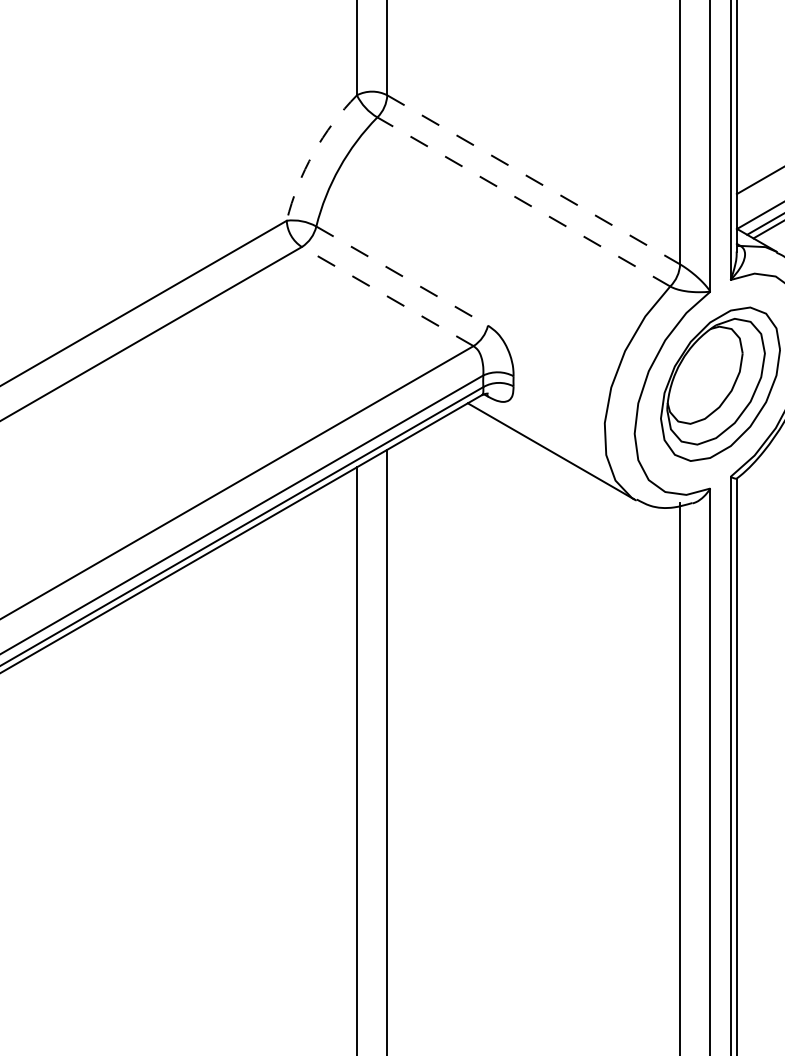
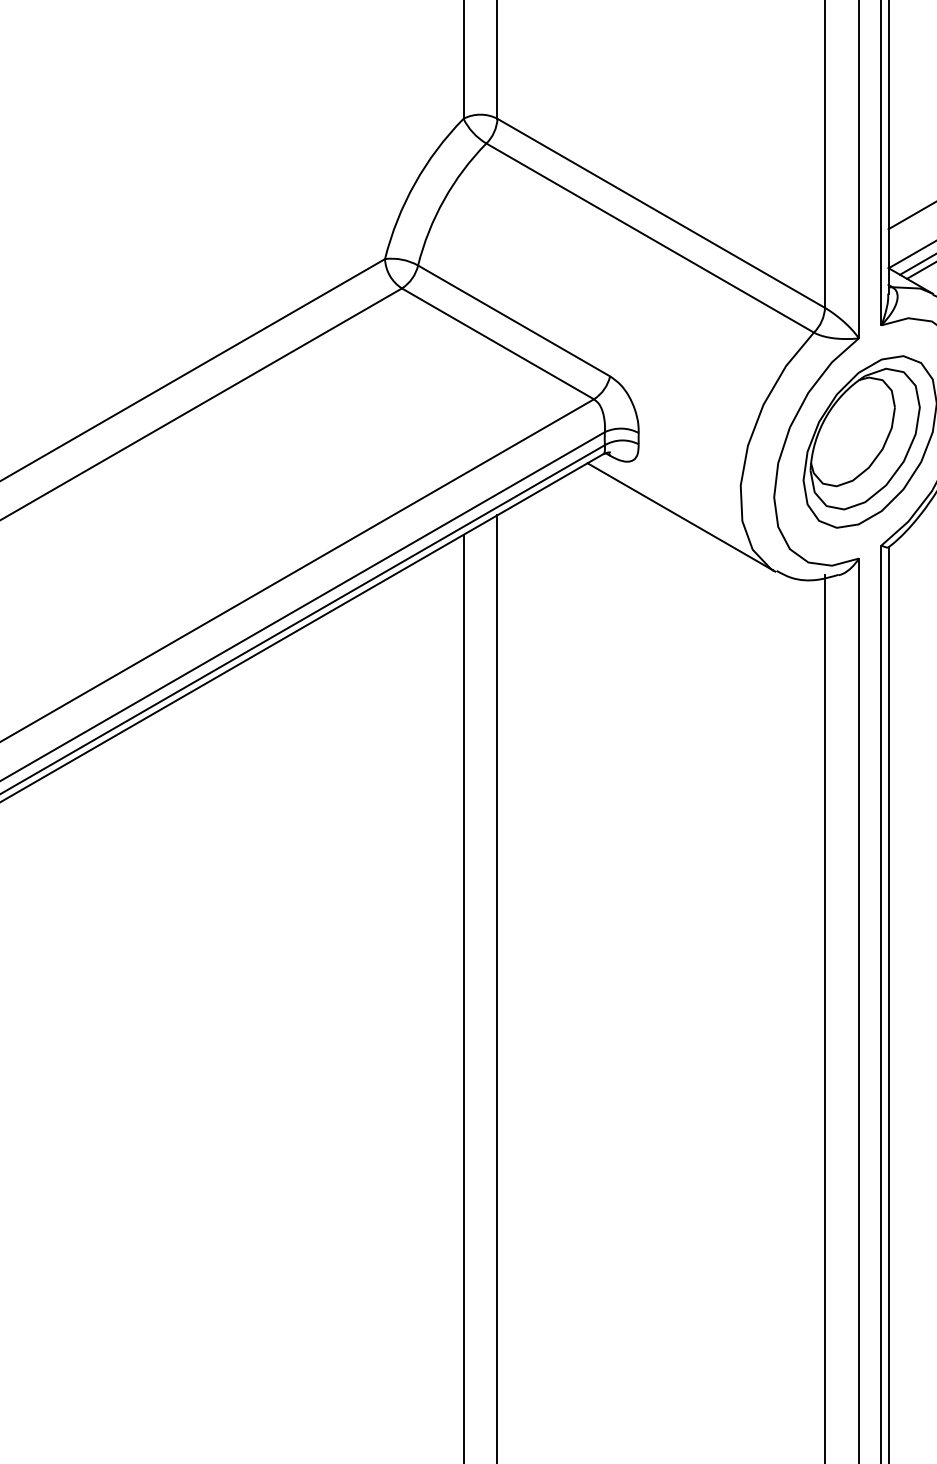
arc: (313, 153) -> (414, 183), dashed -> solid
line: (533, 179) -> (661, 213), dashed -> solid
line: (523, 201) -> (649, 237), dashed -> solid
line: (402, 275) -> (514, 320), dashed -> solid
line: (387, 296) -> (497, 343), dashed -> solid

